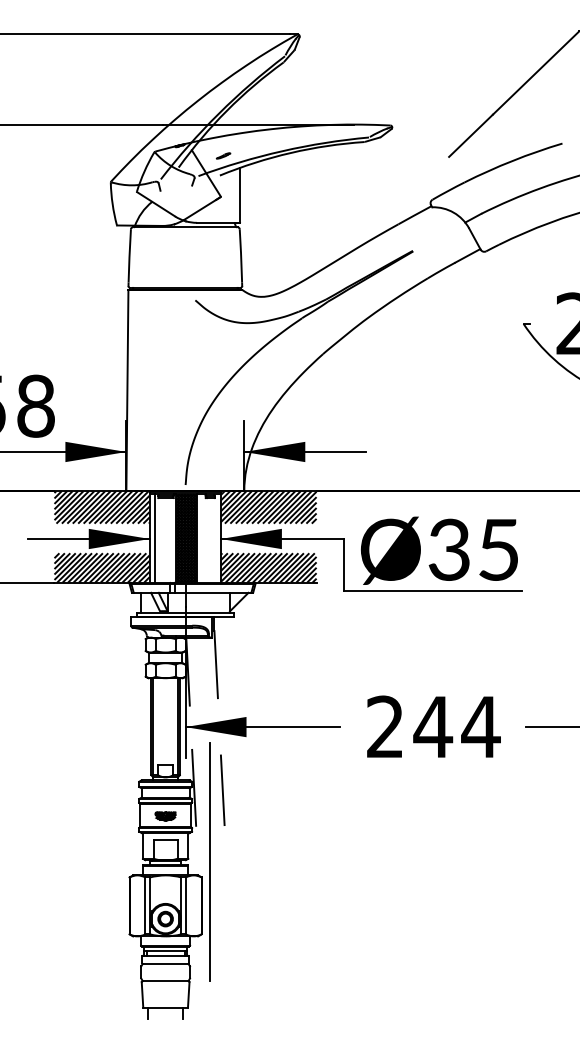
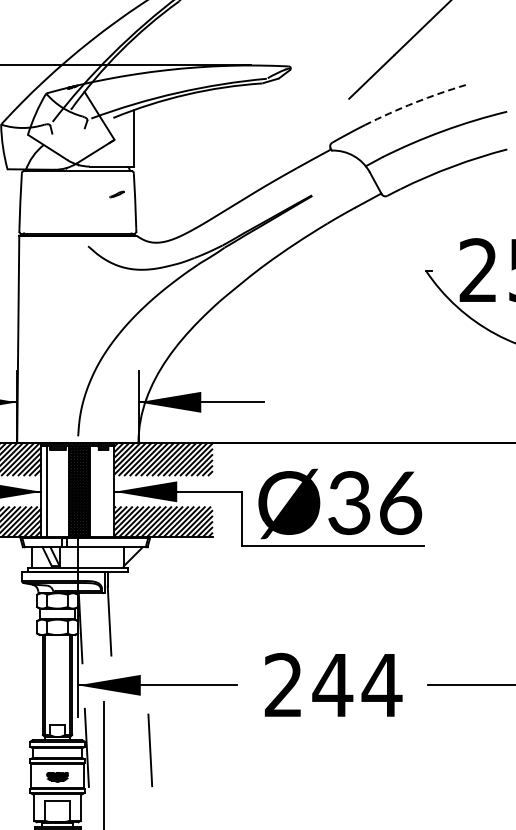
part: (223, 155) -> (117, 194), moved
arc: (512, 160) -> (414, 102), solid -> dashed
text: (499, 549) -> (401, 502), Ø35 -> Ø36
line: (222, 789) -> (150, 749), moved

